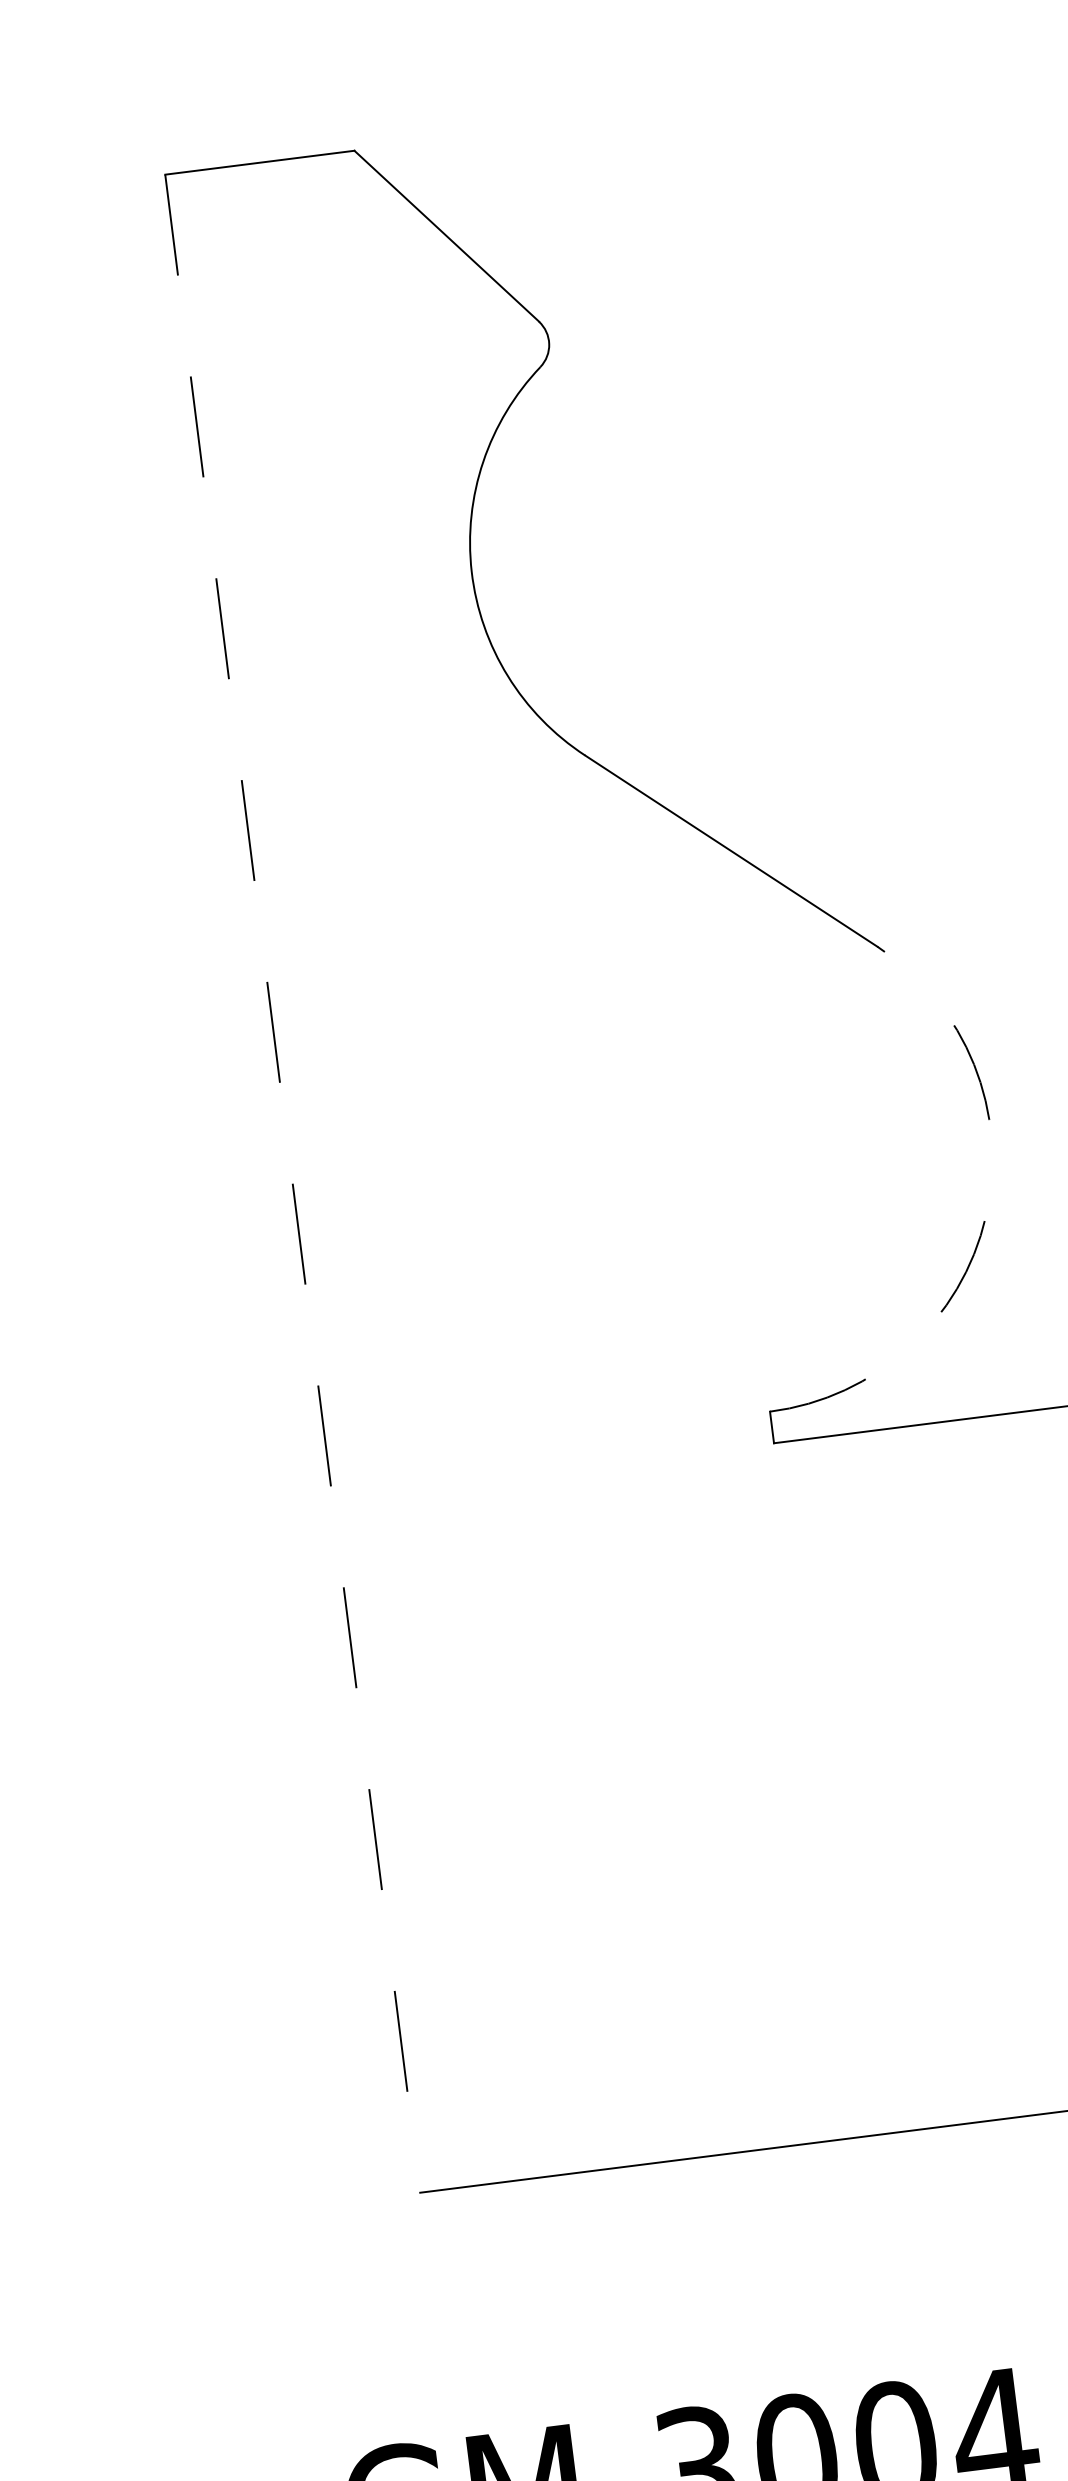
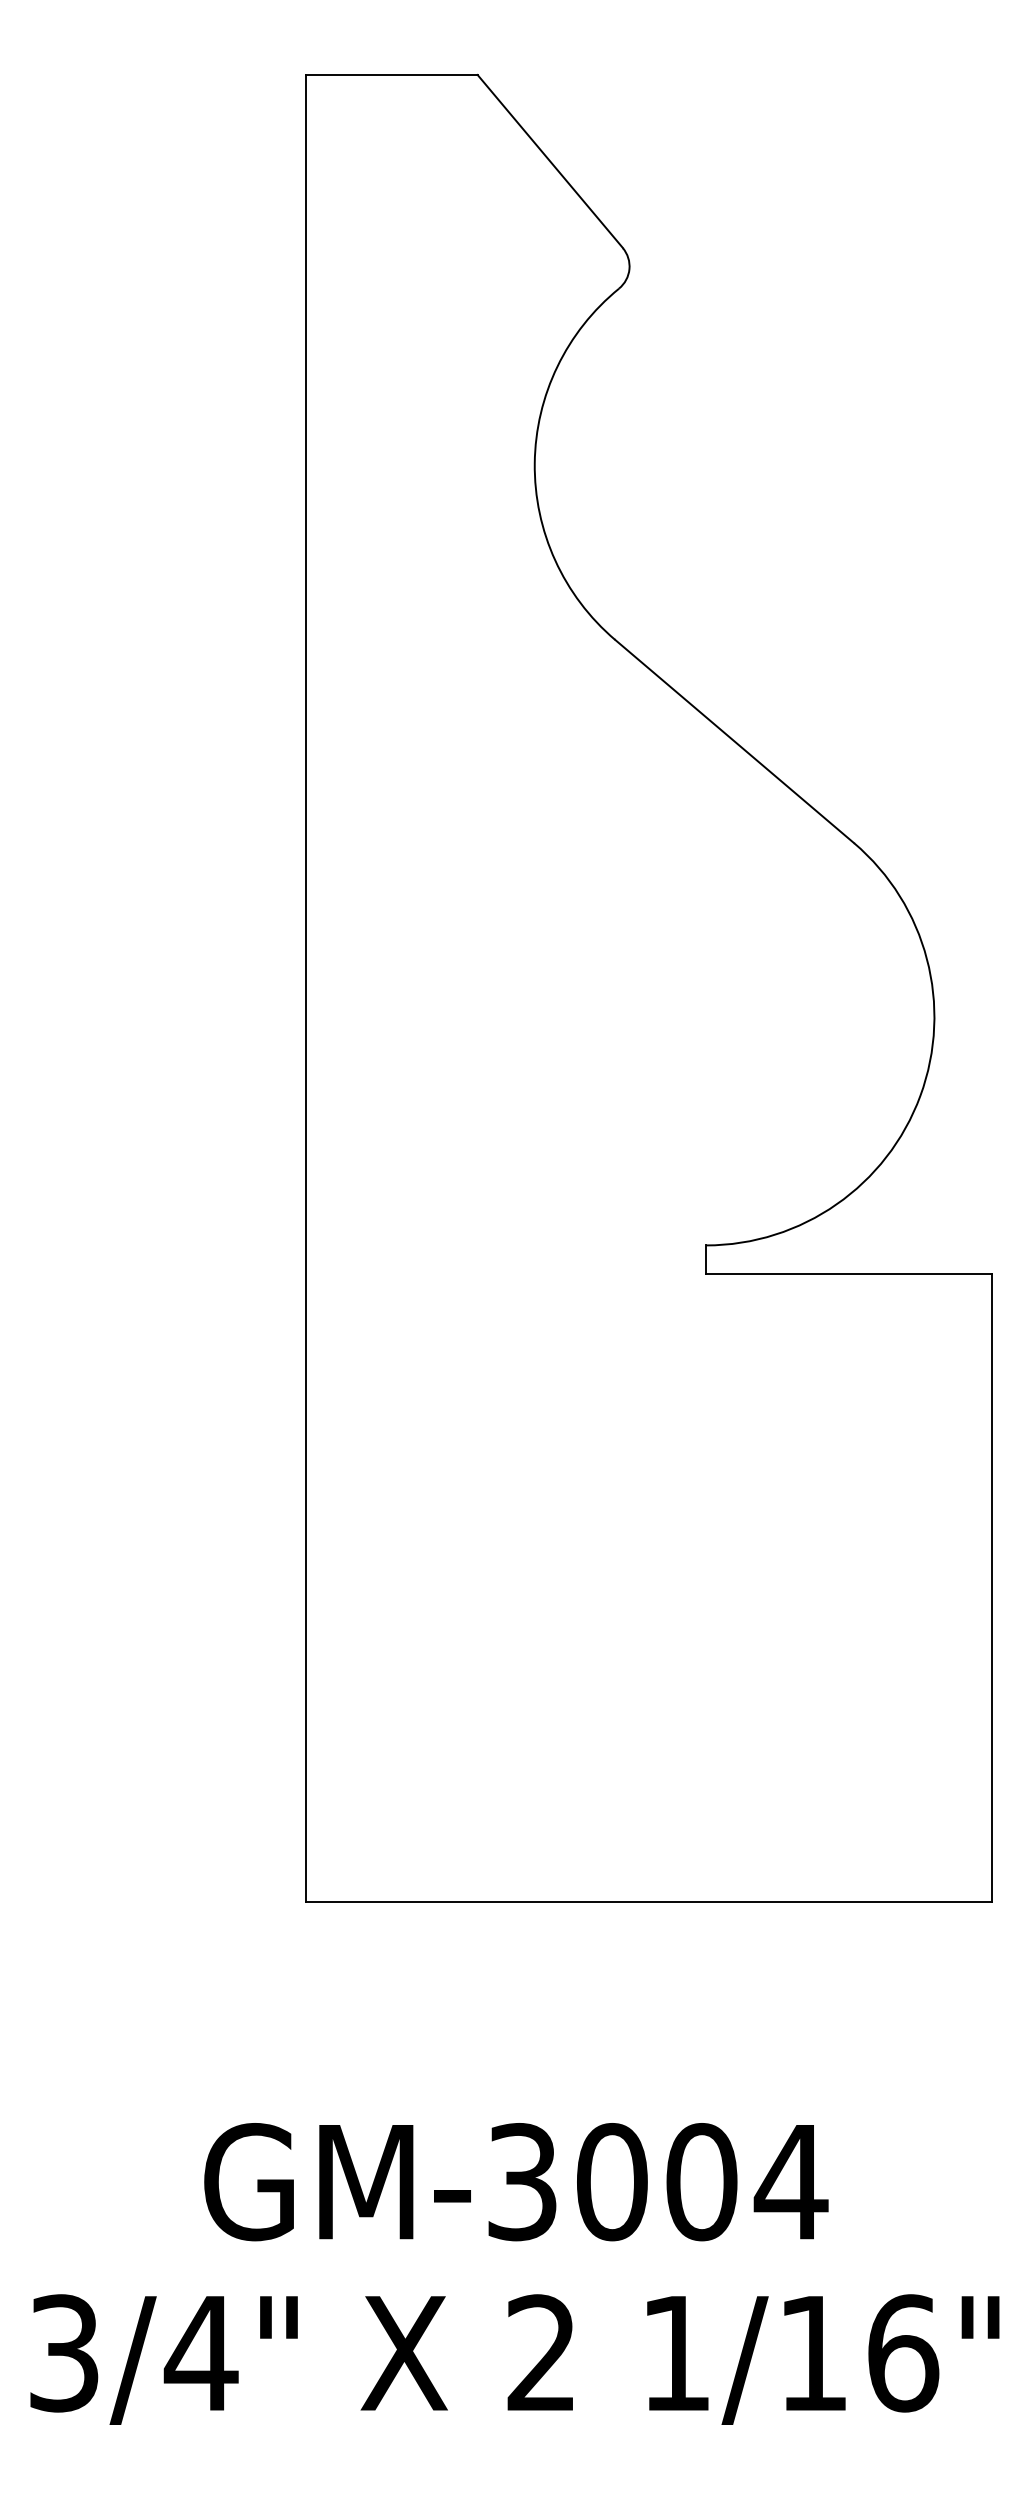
line: (292, 1183) -> (306, 988), dashed -> solid
arc: (985, 1216) -> (920, 1095), dashed -> solid

